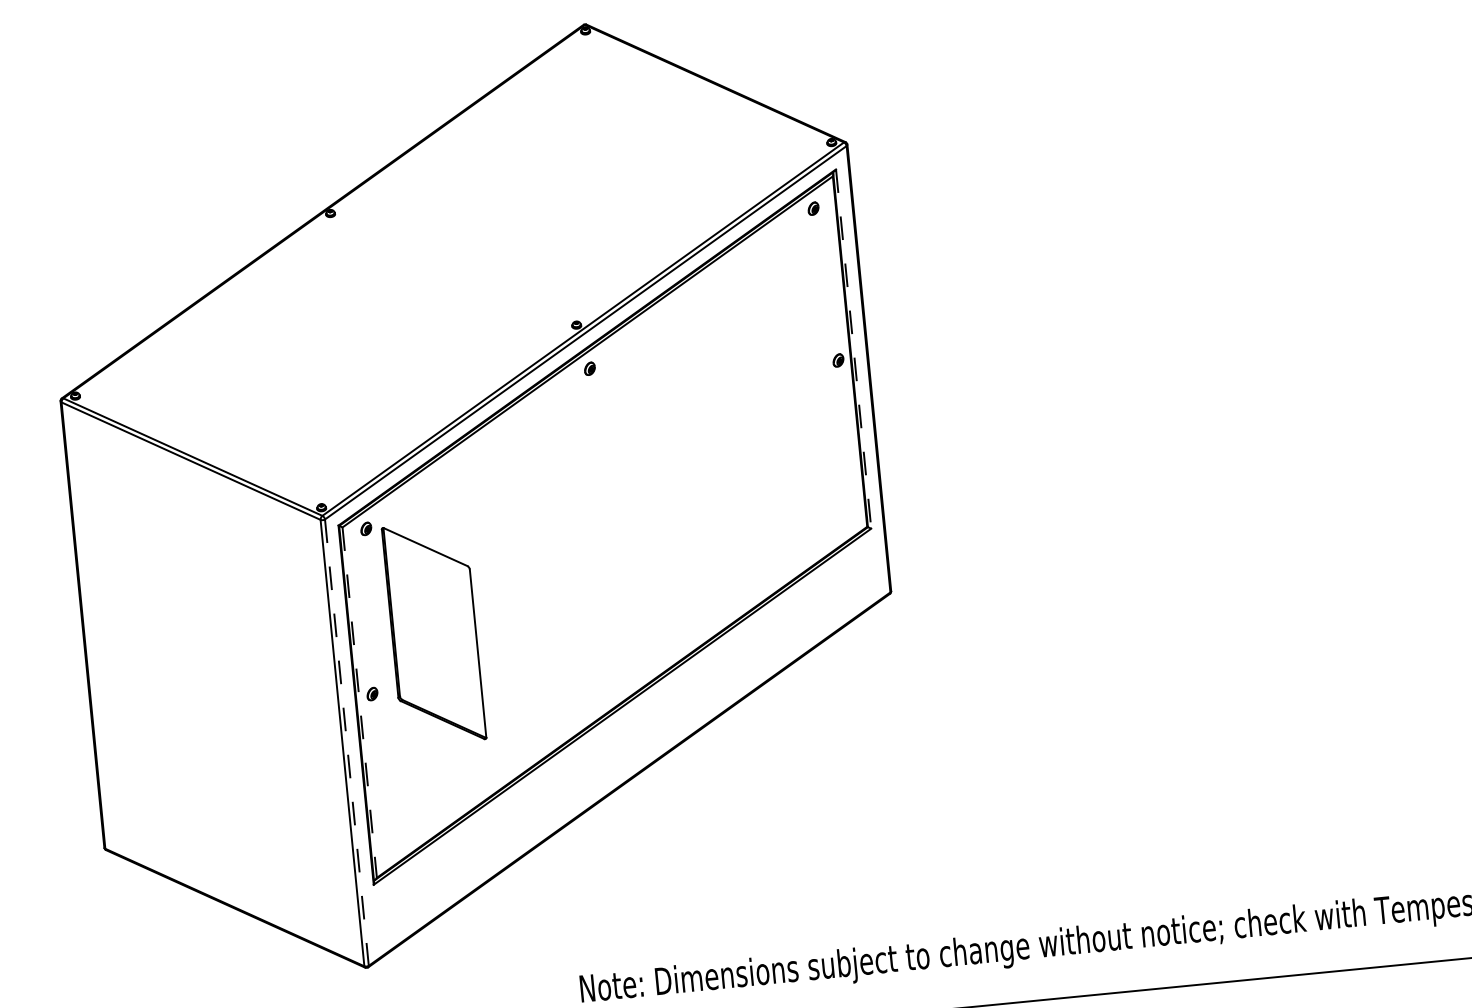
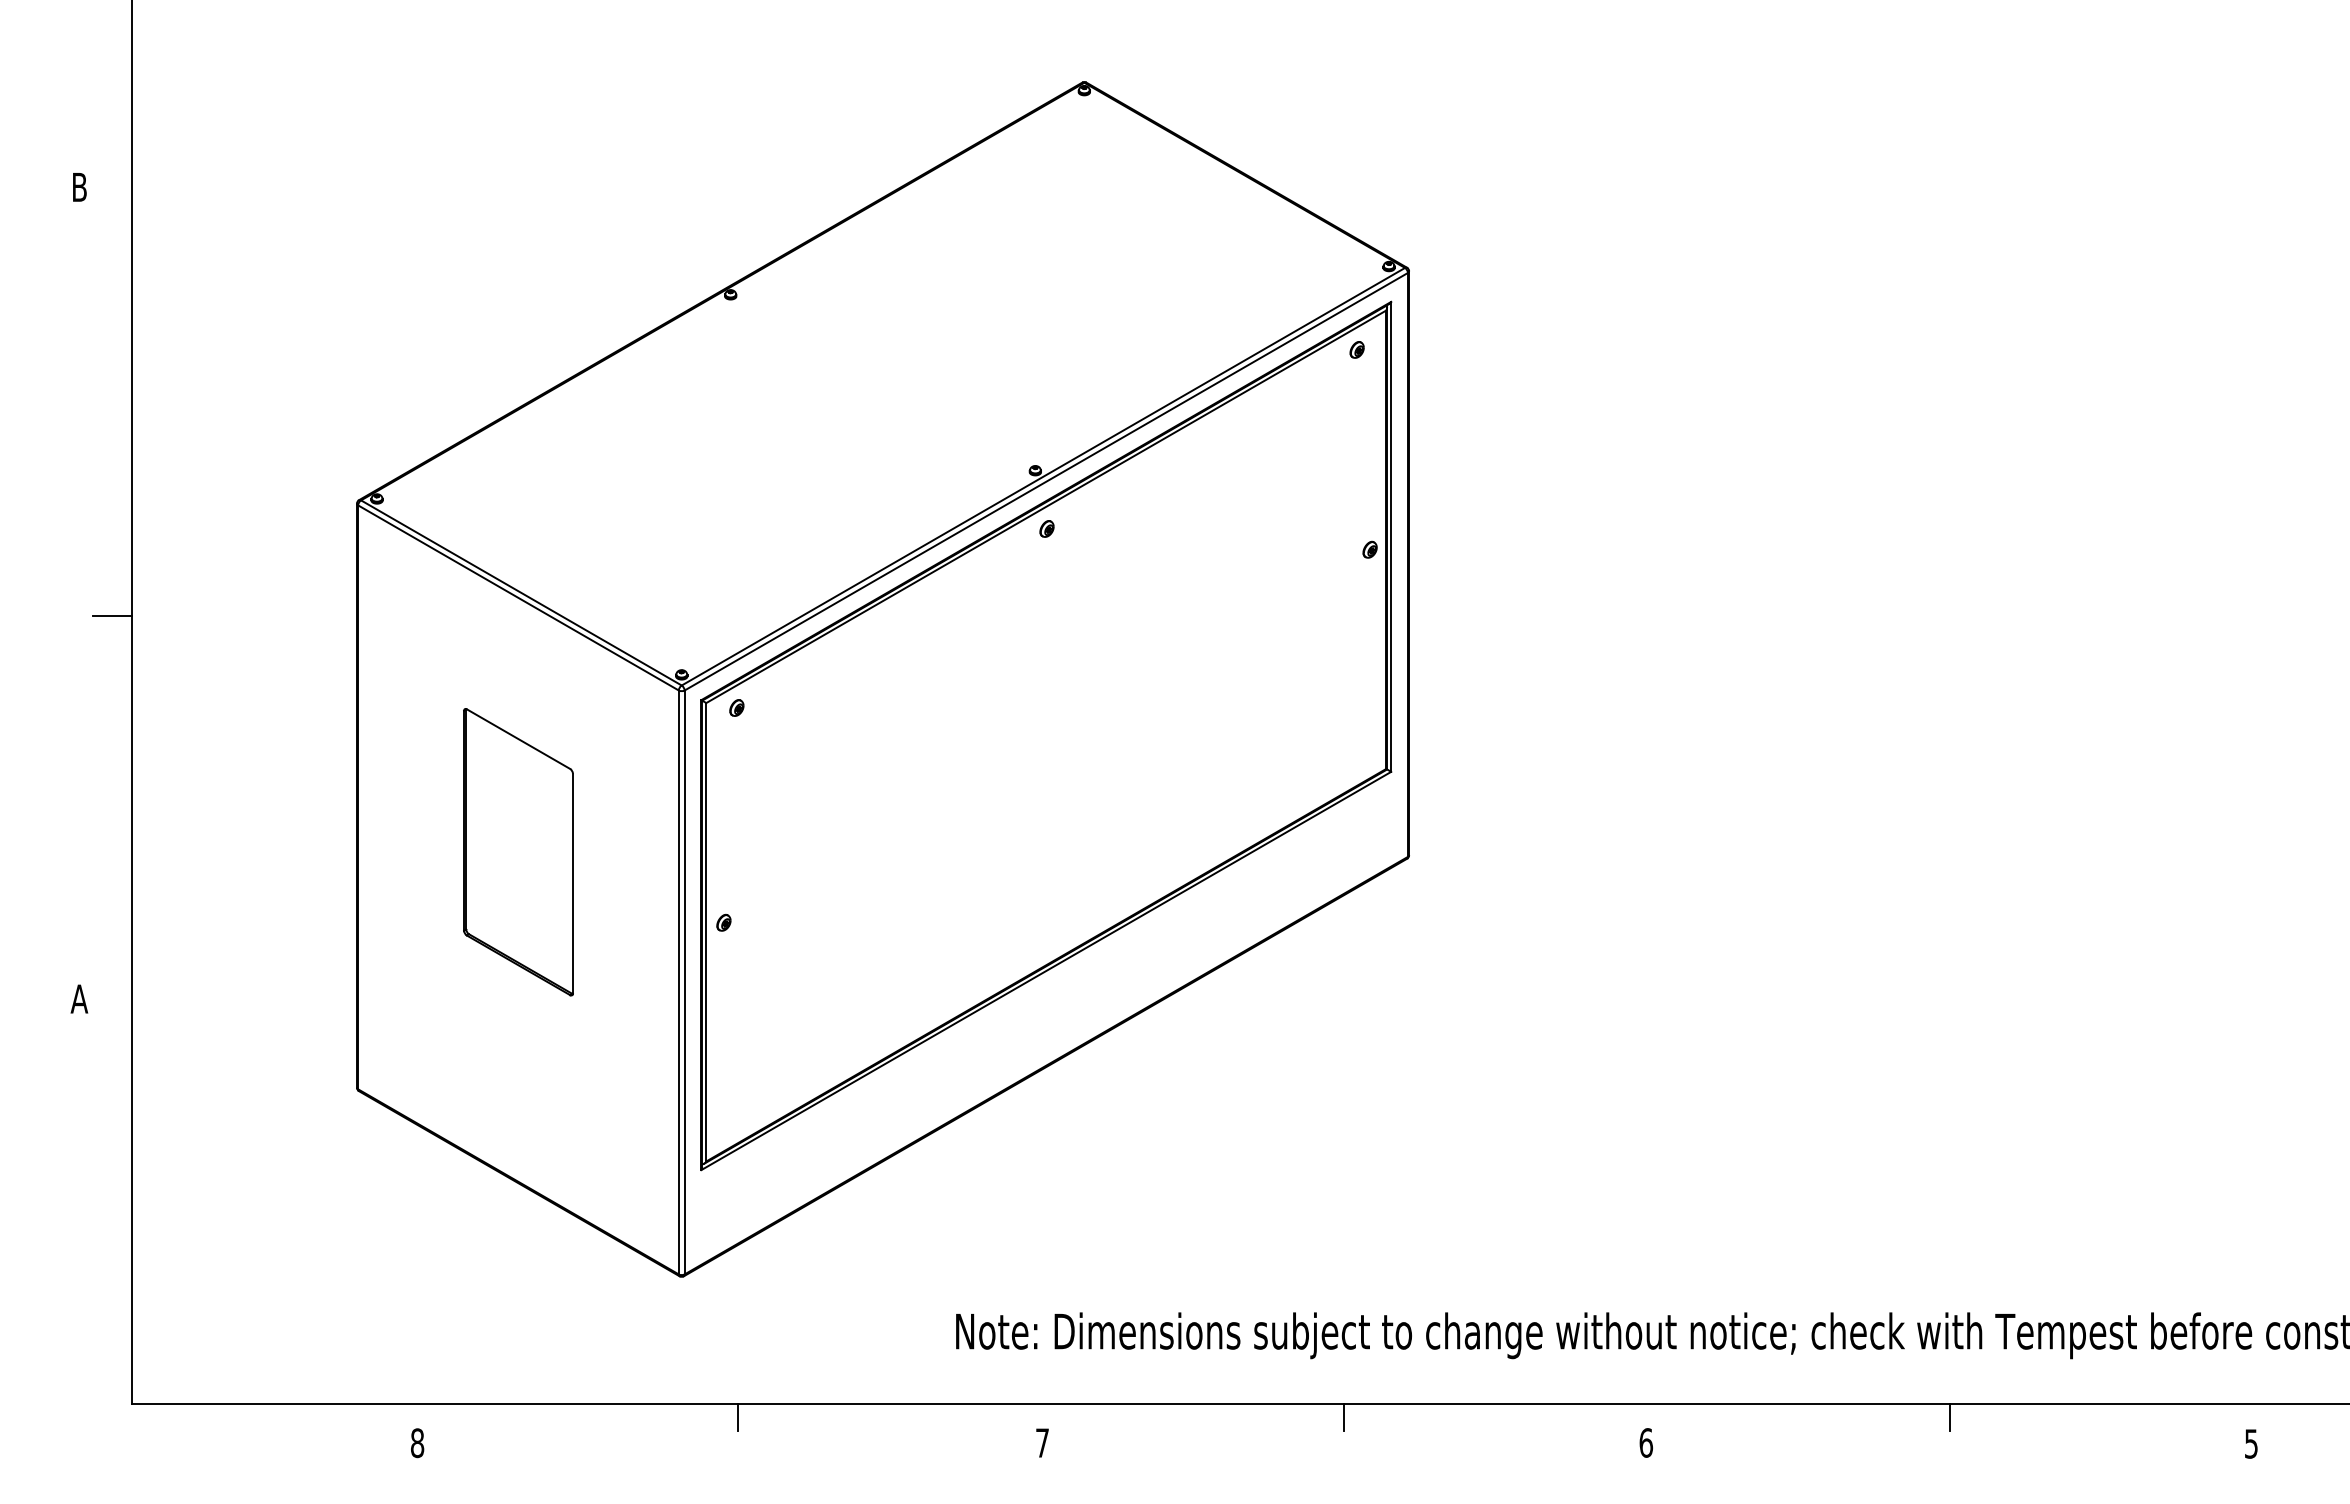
line: (853, 348) -> (1391, 536), dashed -> solid
part: (434, 633) -> (518, 852), moved
line: (359, 702) -> (706, 932), dashed -> solid
line: (346, 742) -> (684, 982), dashed -> solid
line: (1346, 980) -> (1949, 1417), added

